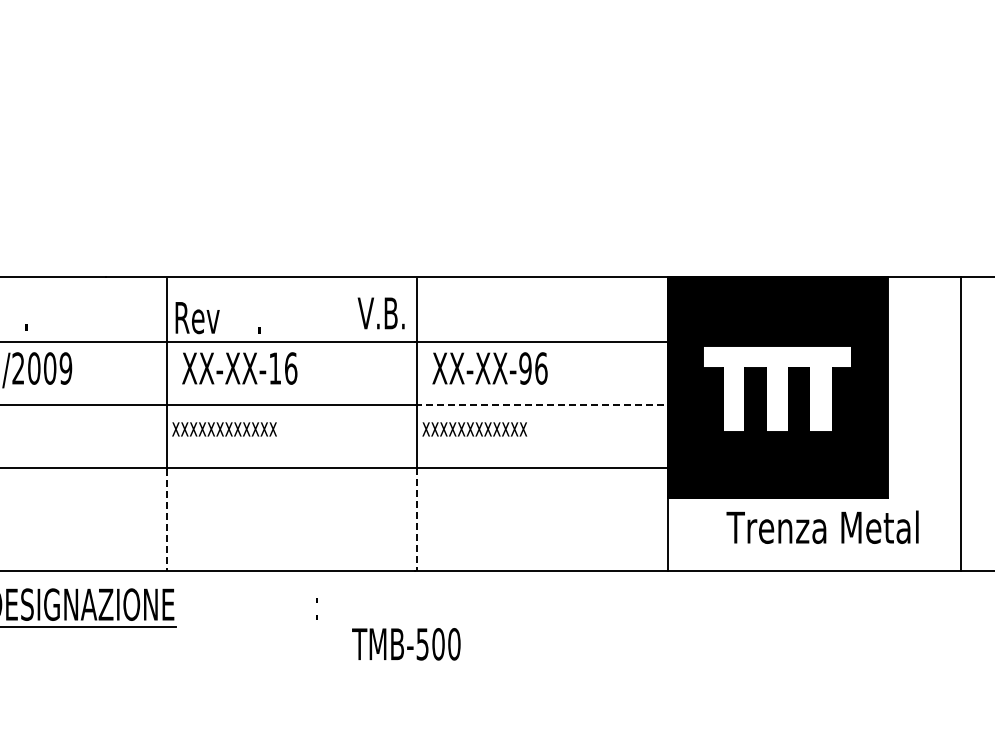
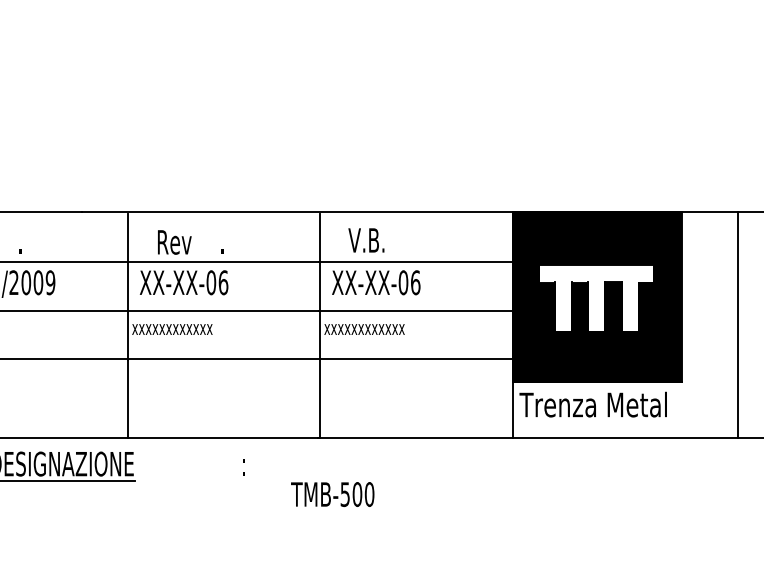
text: (380, 313) -> (365, 240), moved
text: (217, 318) -> (190, 242), moved
text: (275, 368) -> (211, 282), XX-XX-16 -> XX-XX-06
text: (525, 368) -> (403, 282), XX-XX-96 -> XX-XX-06
line: (541, 405) -> (415, 311), dashed -> solid
line: (167, 520) -> (128, 399), dashed -> solid
line: (417, 520) -> (320, 399), dashed -> solid
text: (822, 526) -> (593, 404), moved
text: (406, 644) -> (332, 494), moved

